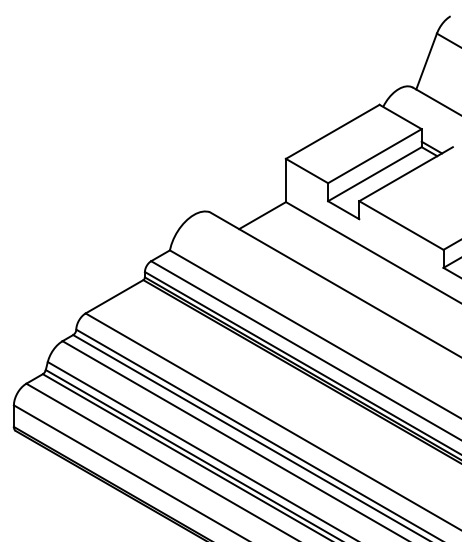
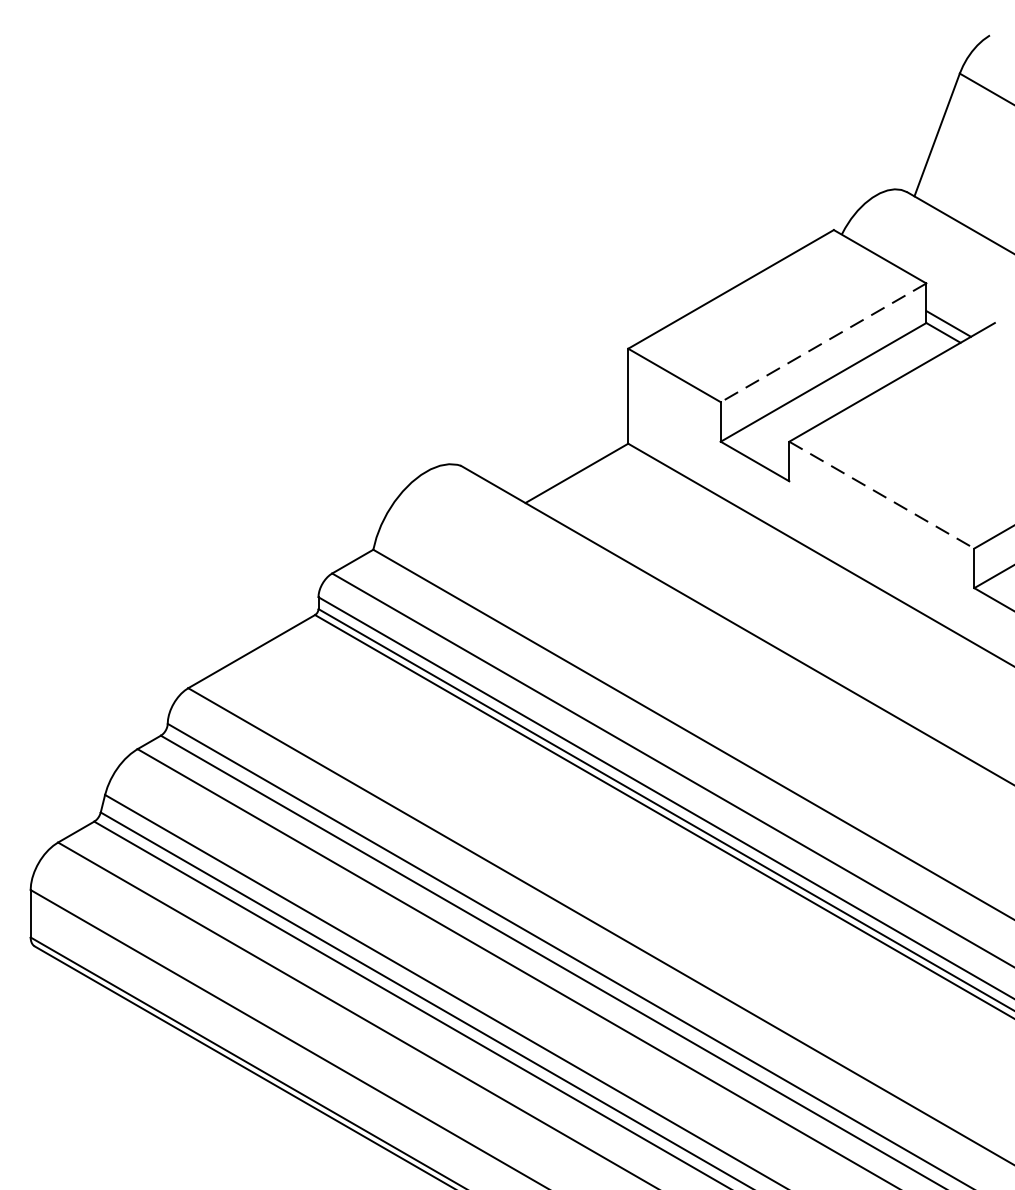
line: (374, 156) -> (822, 343), solid -> dashed
line: (401, 225) -> (881, 495), solid -> dashed

